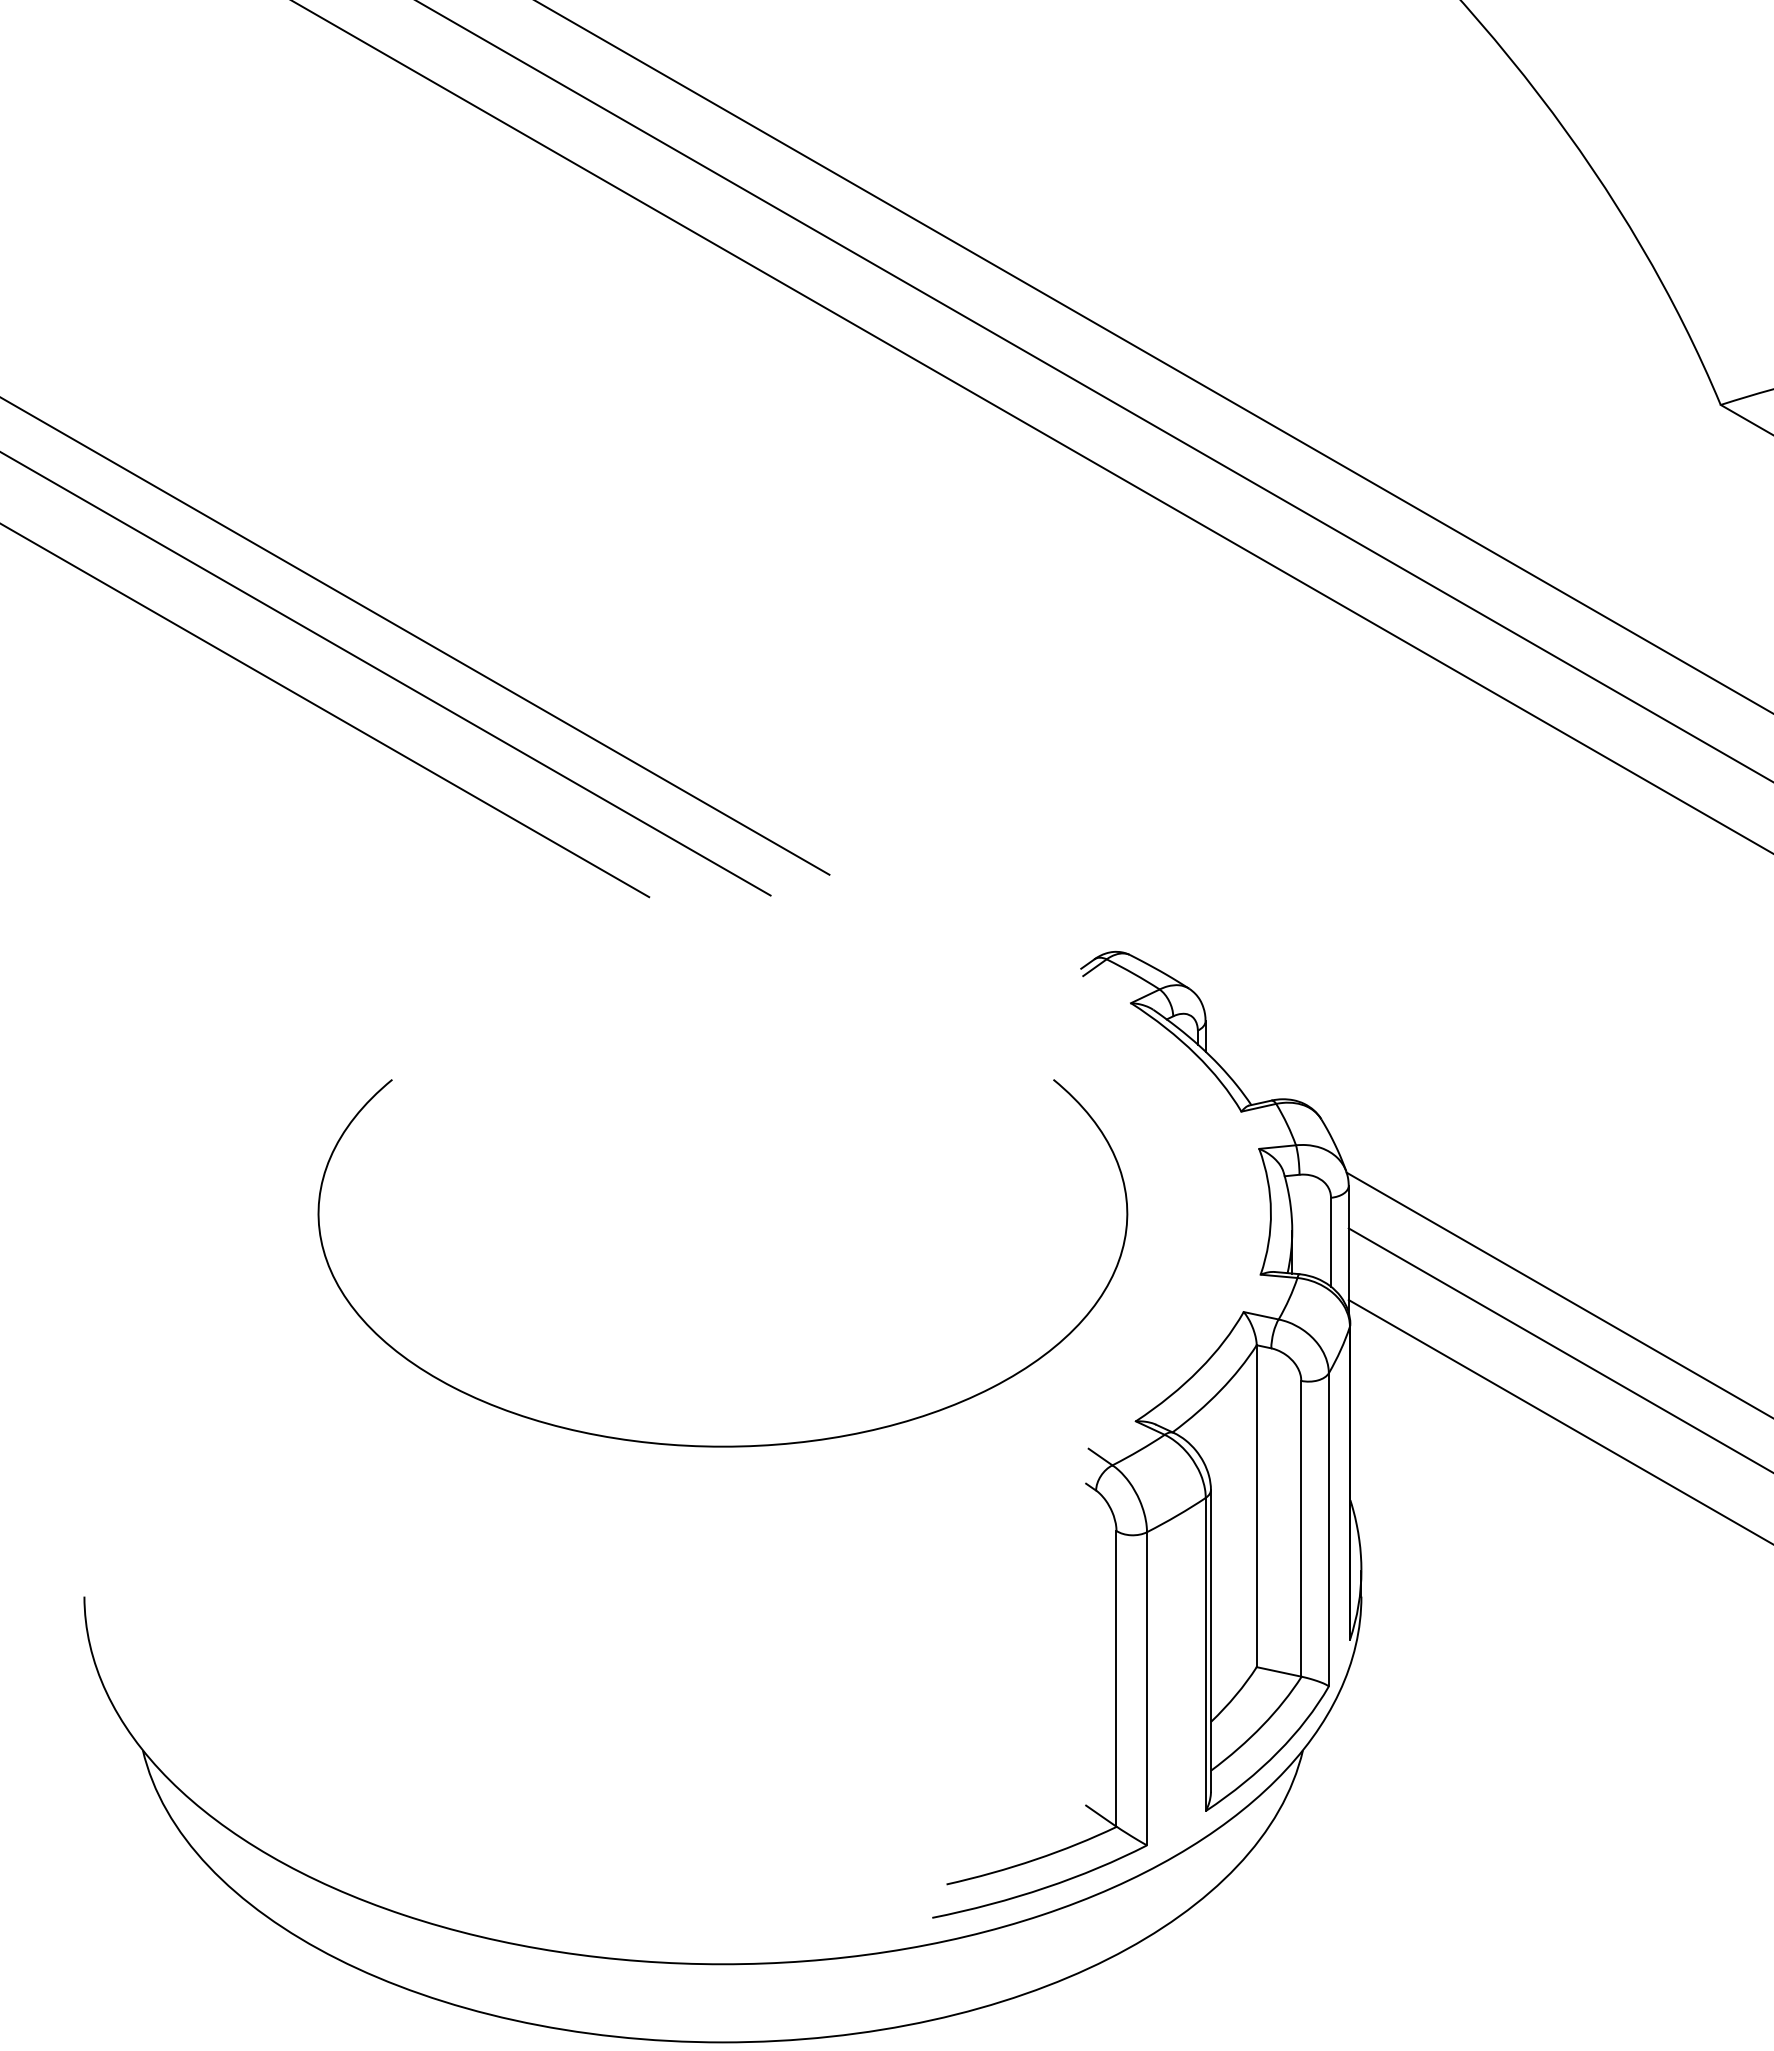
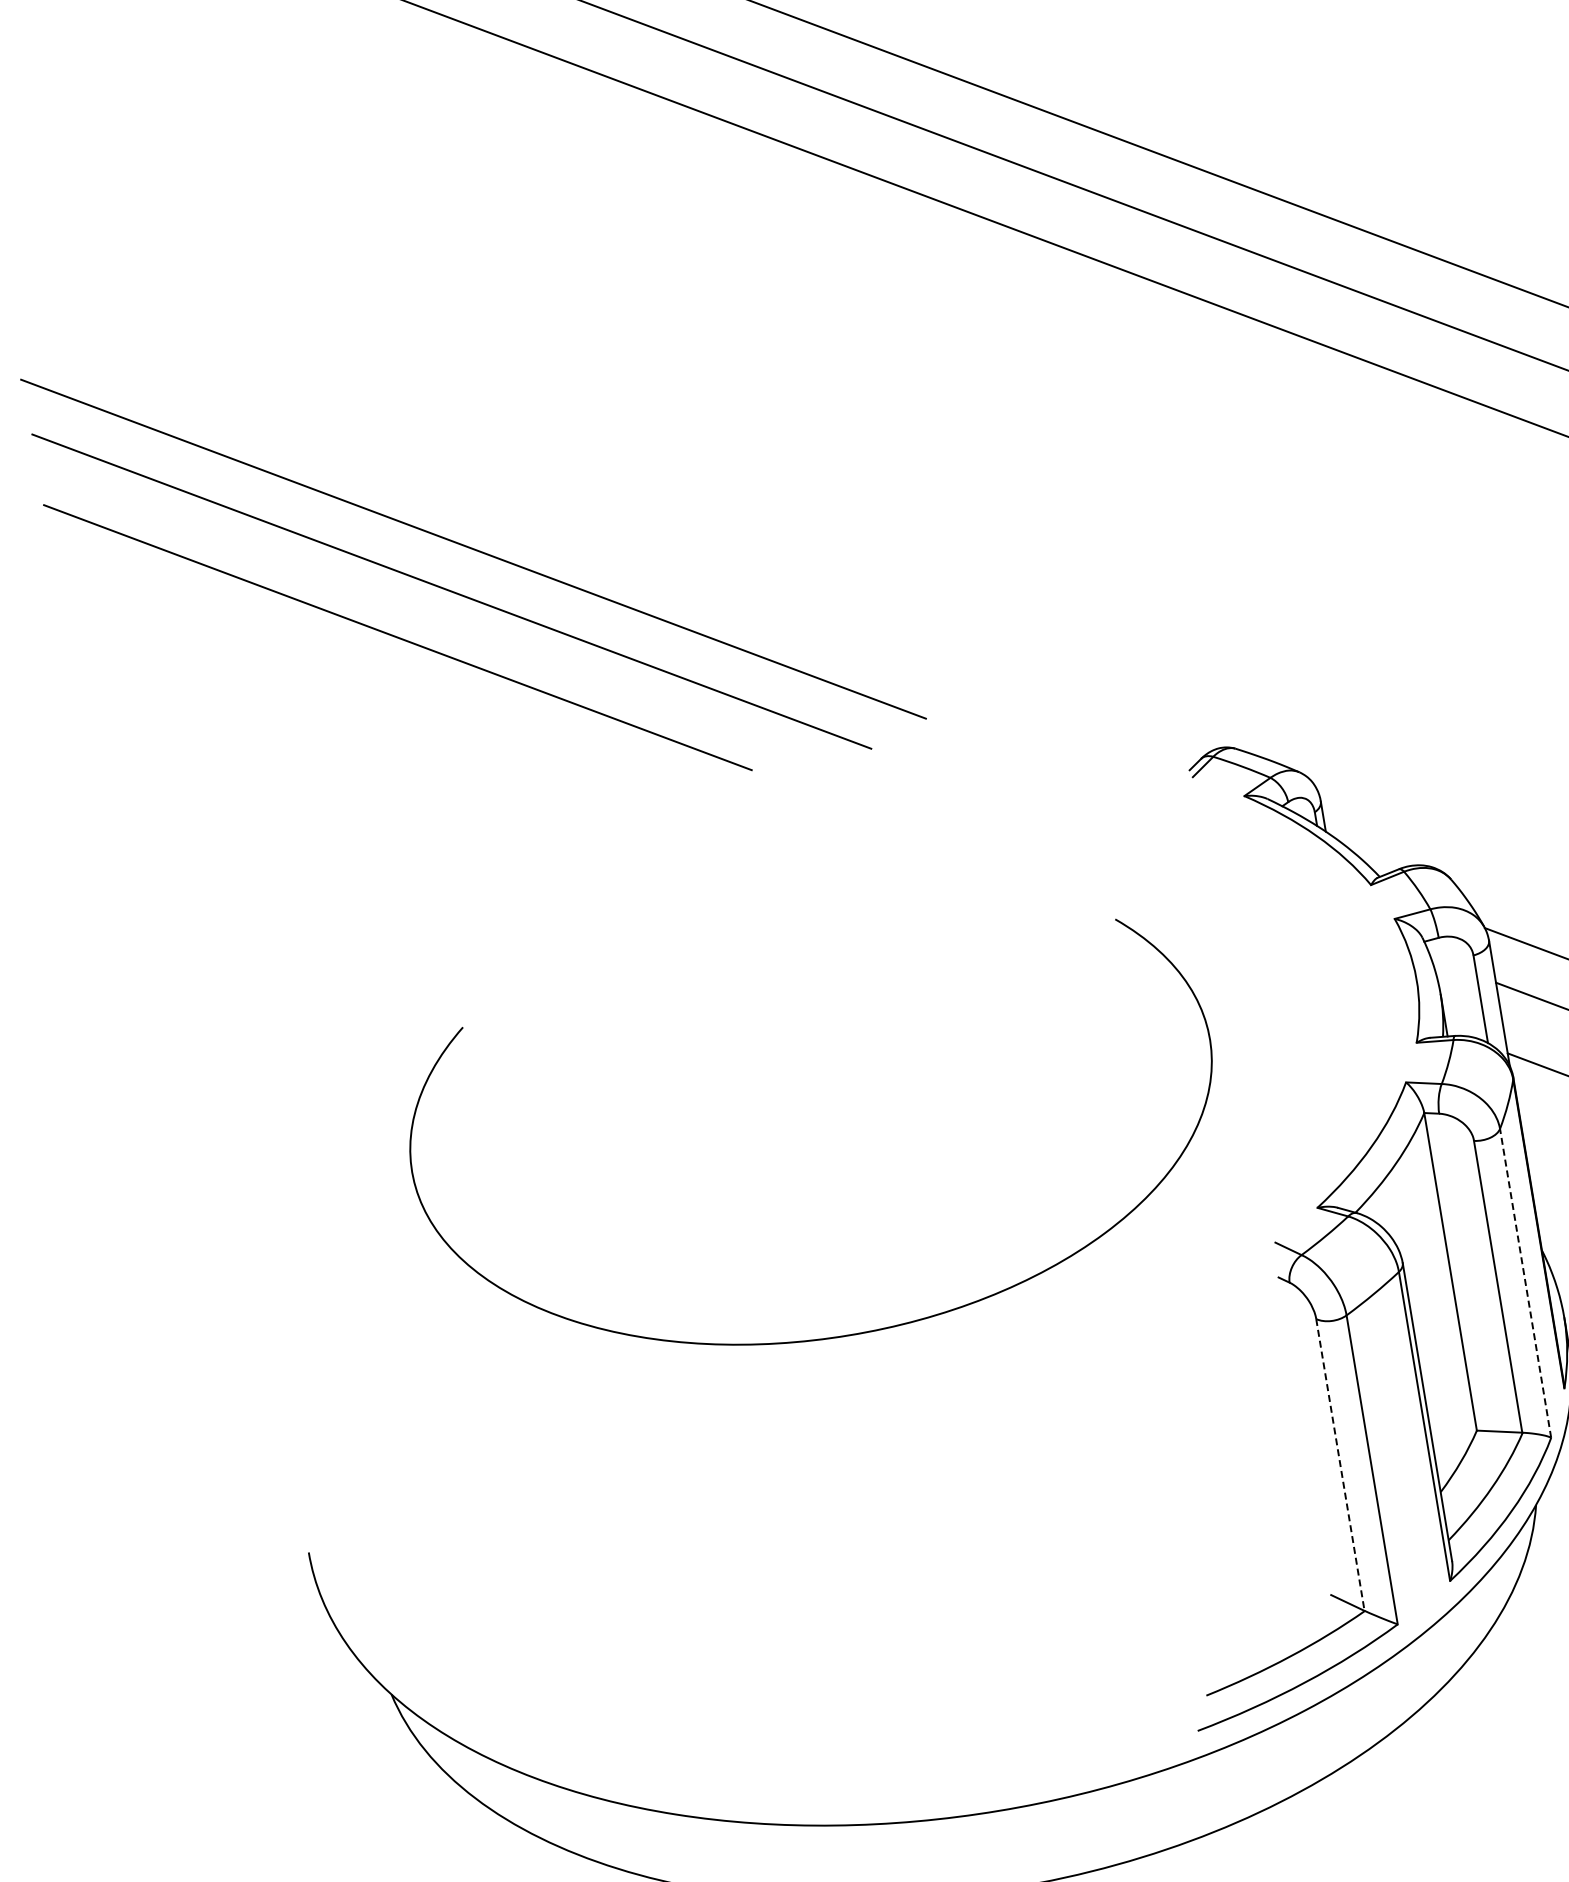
curve: (722, 1445) -> (848, 1334), moved
line: (1328, 1529) -> (1525, 1283), solid -> dashed
line: (1116, 1678) -> (1340, 1464), solid -> dashed

